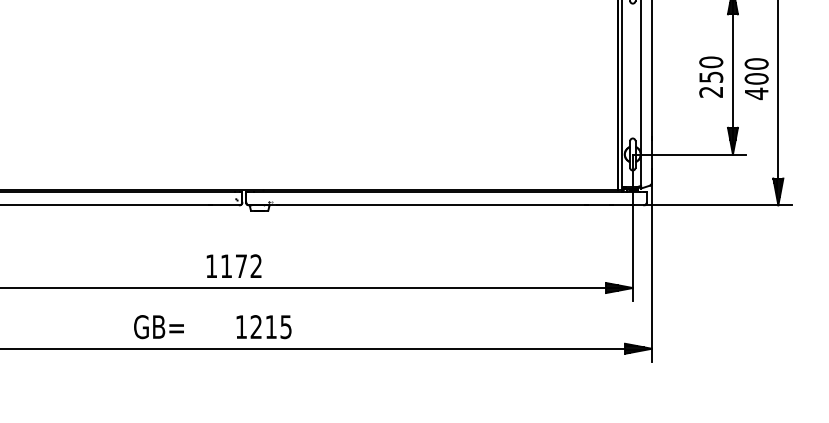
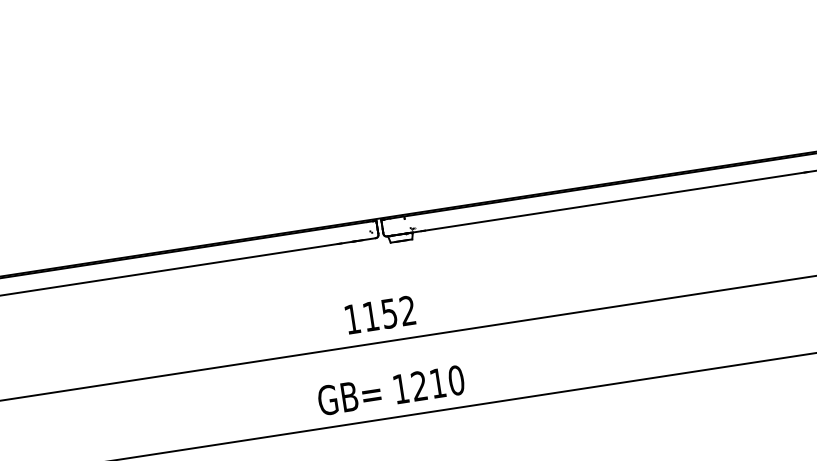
text: (240, 266) -> (388, 314), 1172 -> 1152
text: (158, 327) -> (349, 397), moved
text: (285, 327) -> (455, 381), 1215 -> 1210

